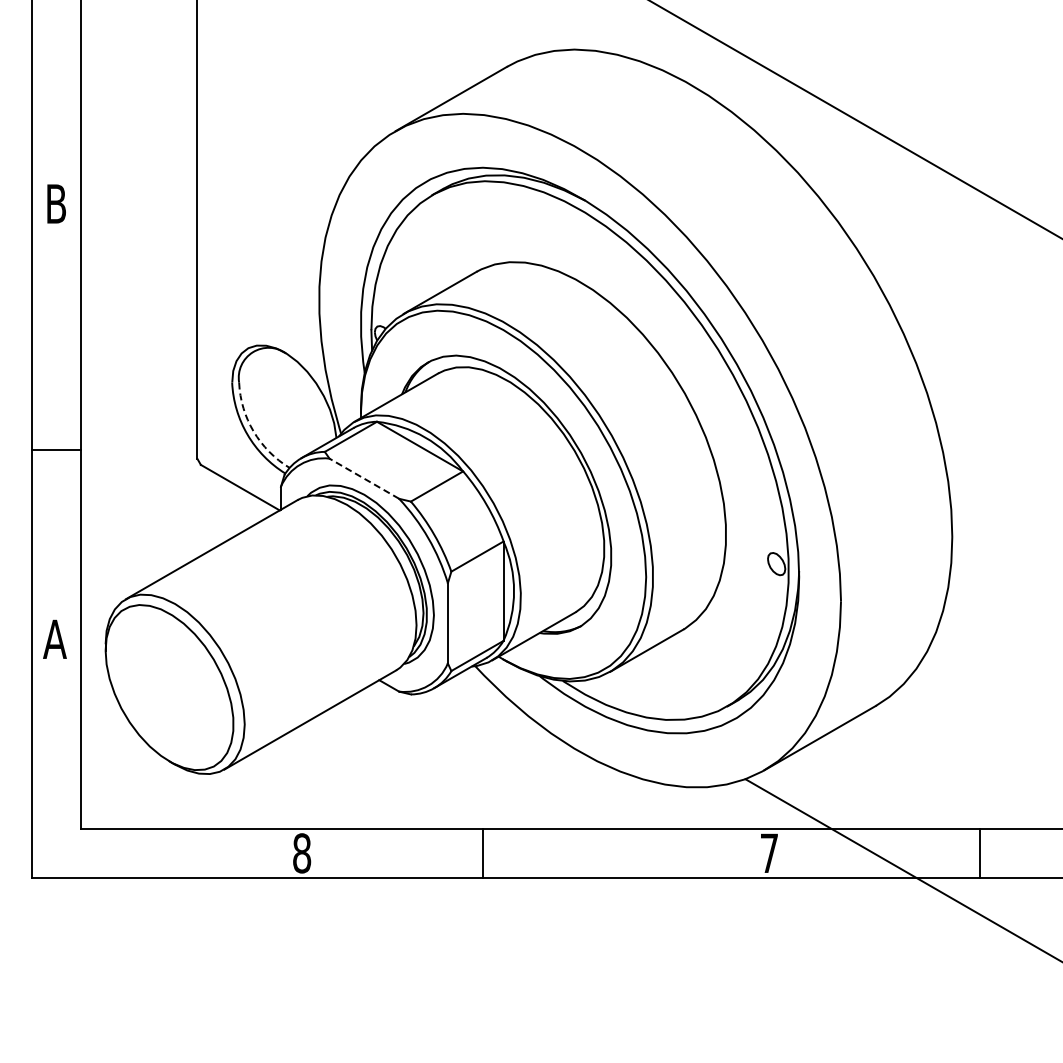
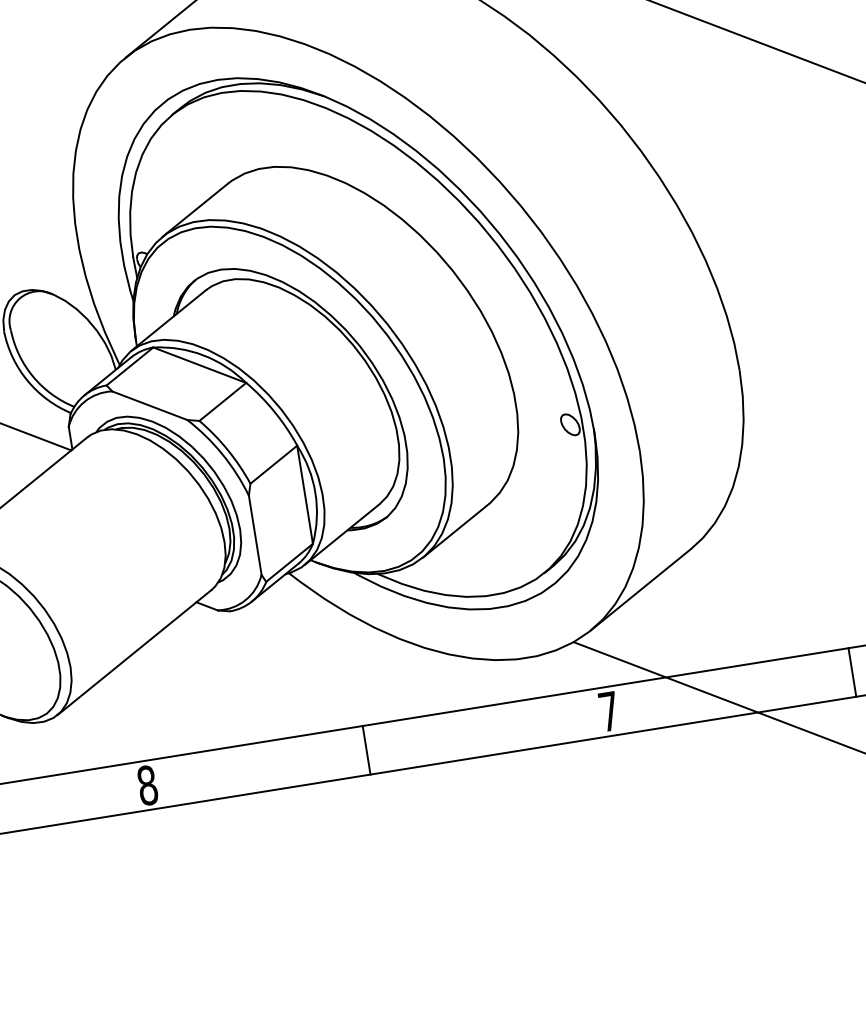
arc: (253, 431) -> (32, 376), dashed -> solid
line: (363, 478) -> (148, 405), dashed -> solid
line: (482, 852) -> (366, 749), moved
line: (979, 852) -> (851, 671), moved

